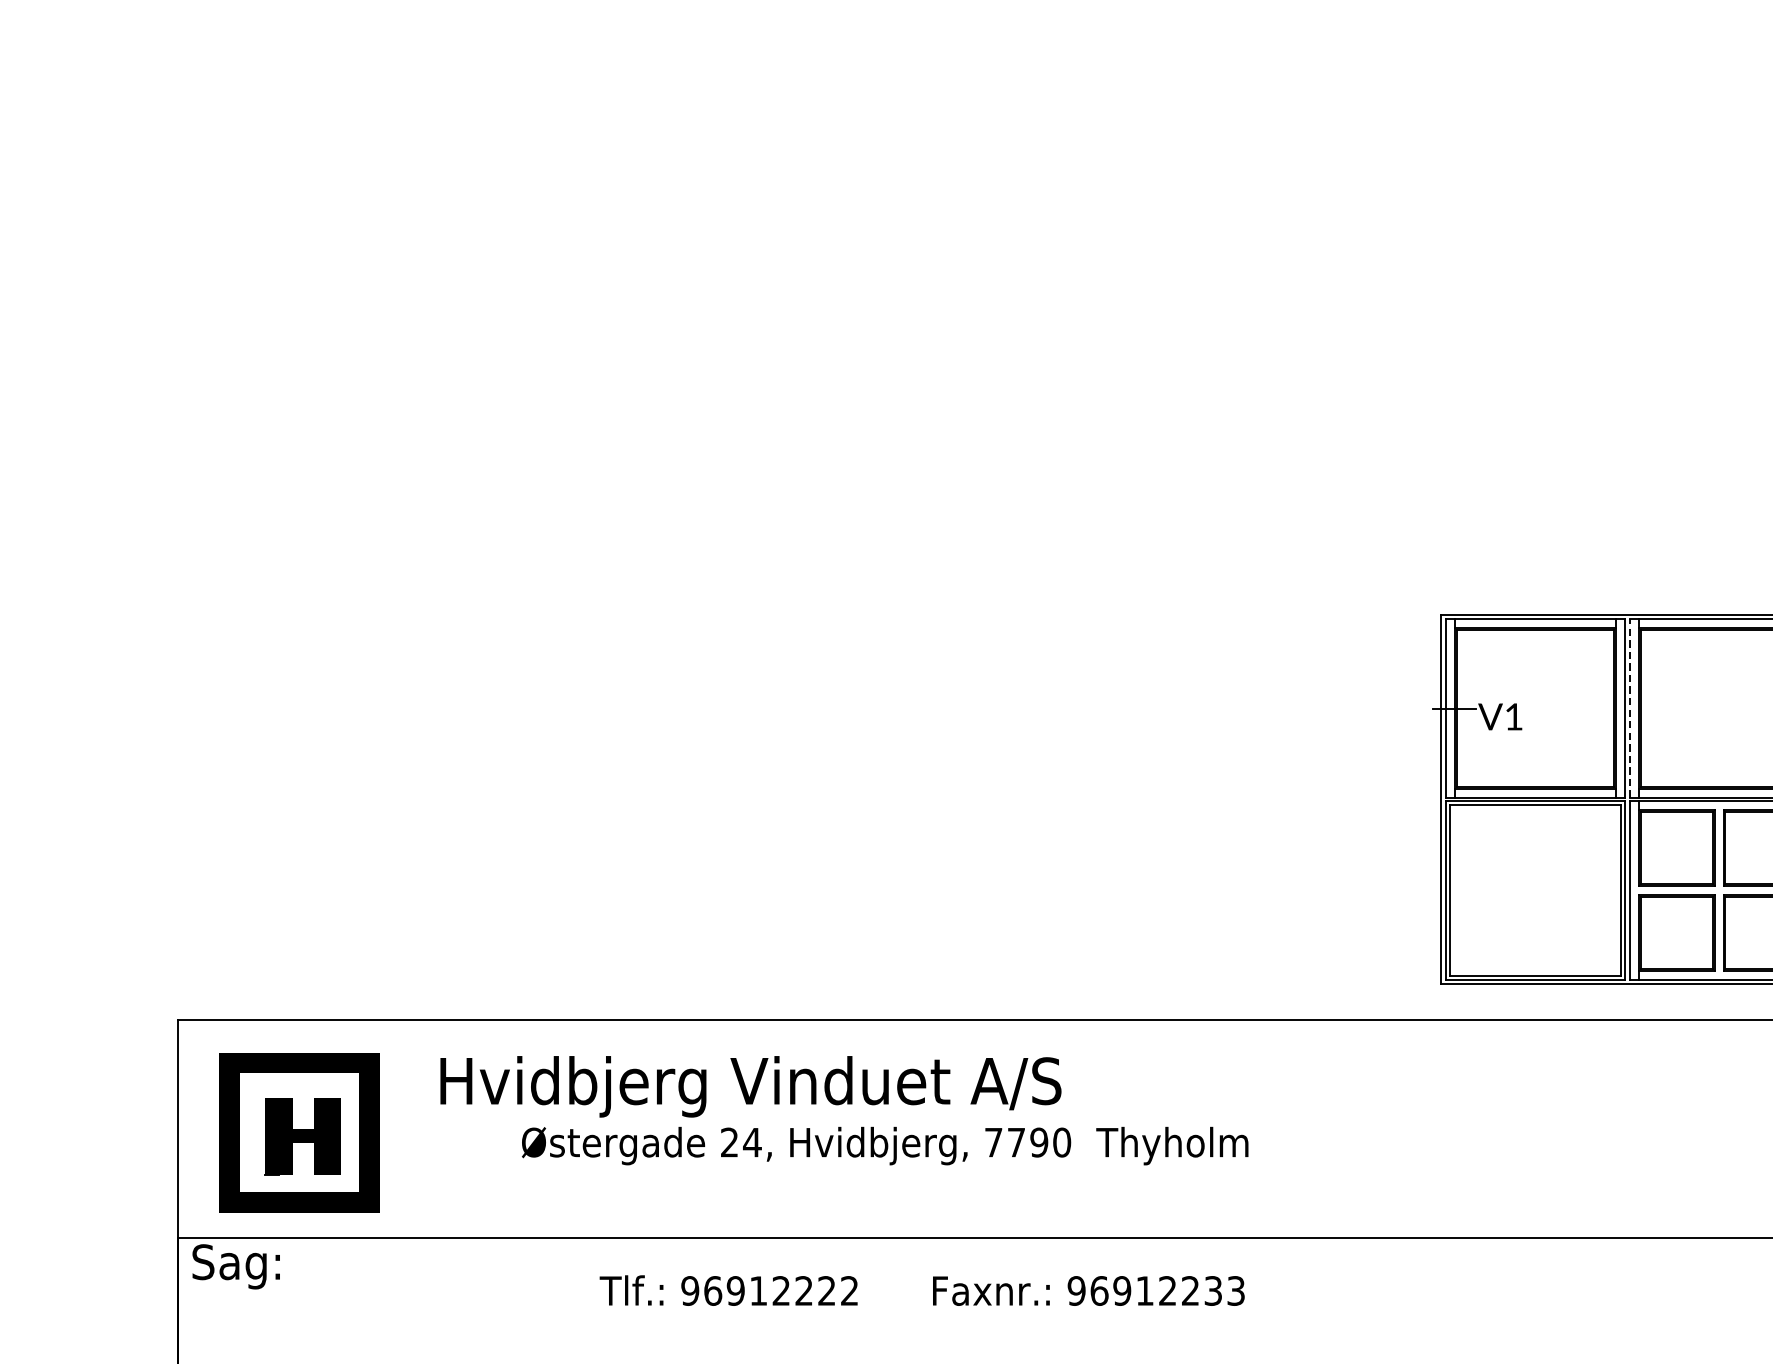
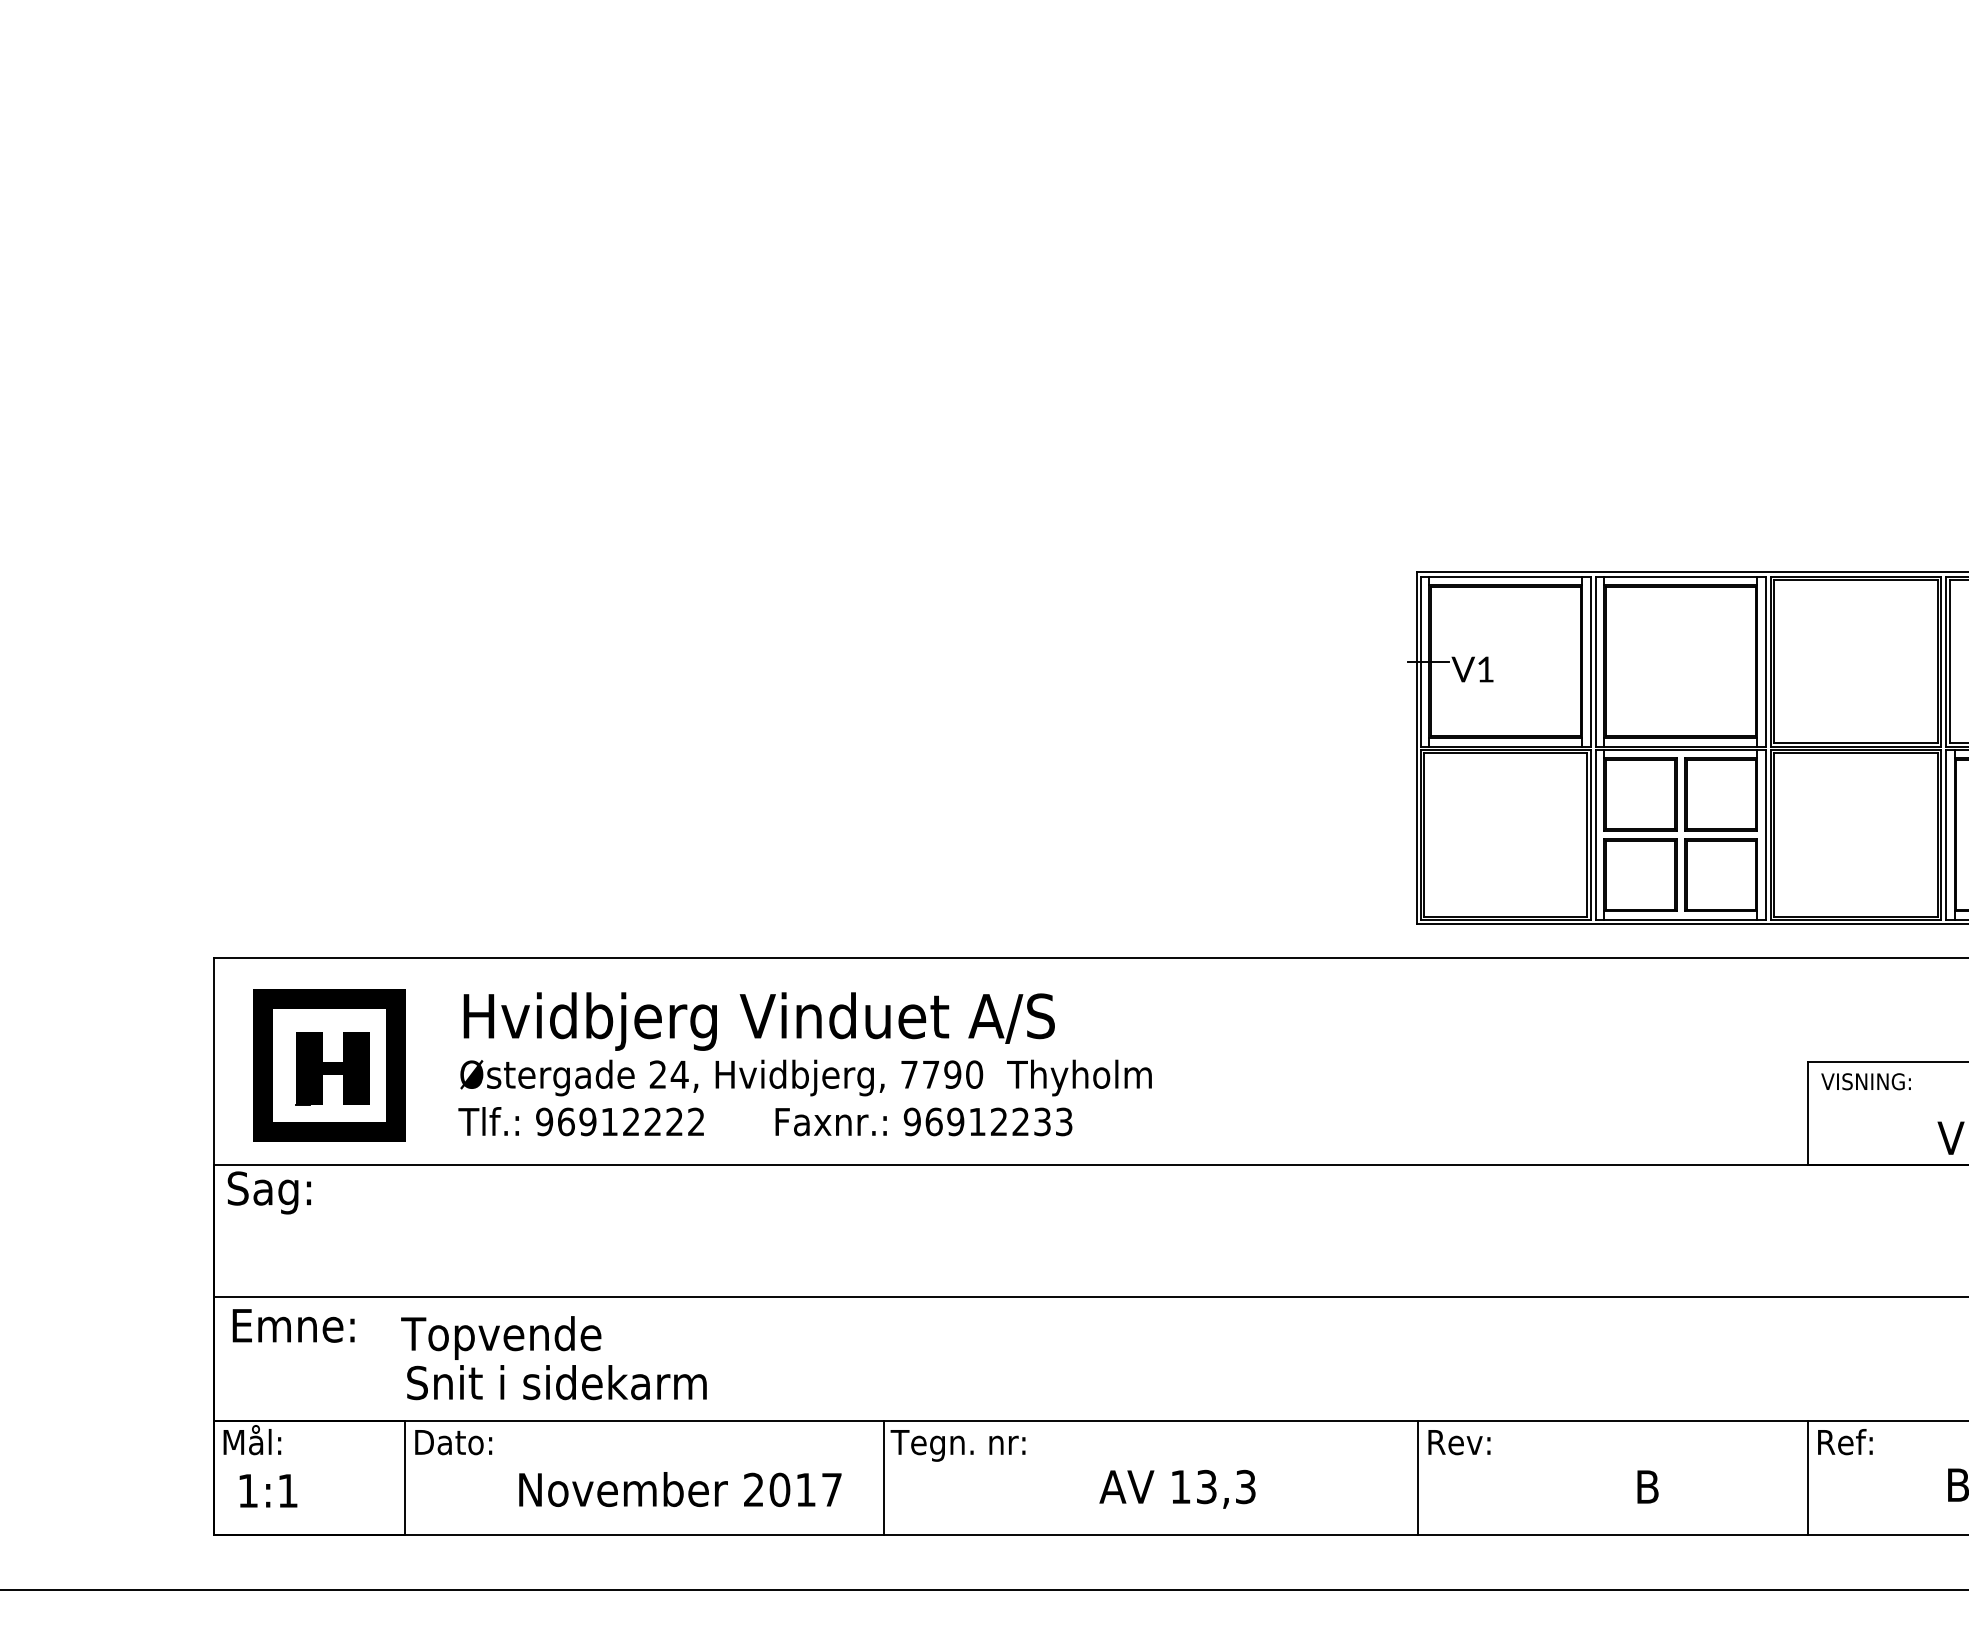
line: (1629, 708) -> (1595, 661), dashed -> solid
text: (884, 1145) -> (805, 1077), moved
text: (922, 1290) -> (765, 1121), moved

